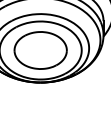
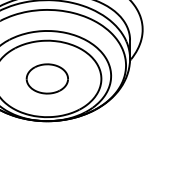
part: (40, 50) -> (47, 78), size x0.6

